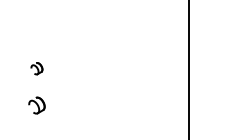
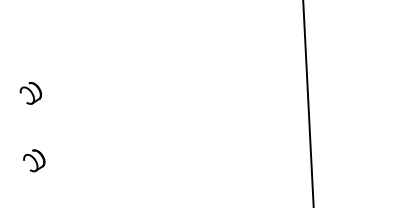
part: (36, 105) -> (33, 160), size x0.71

